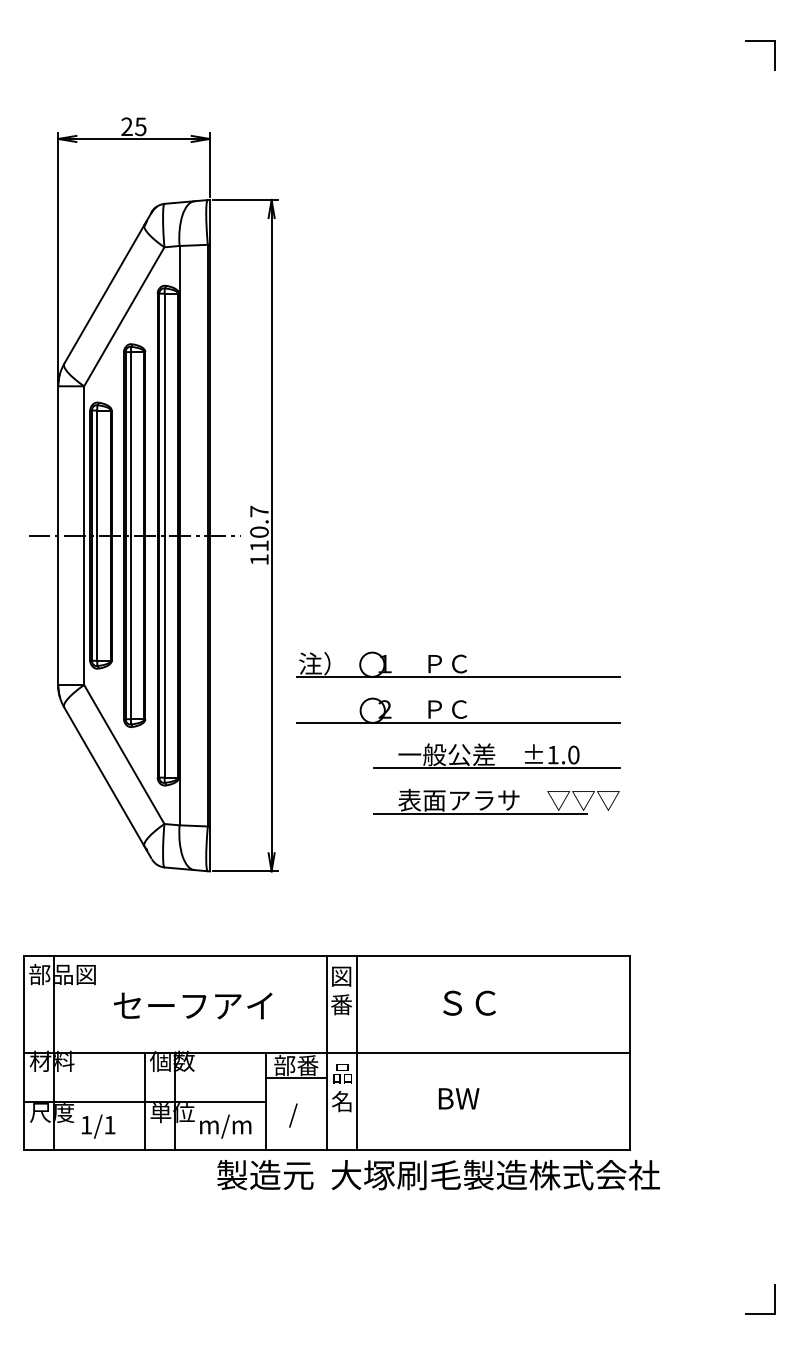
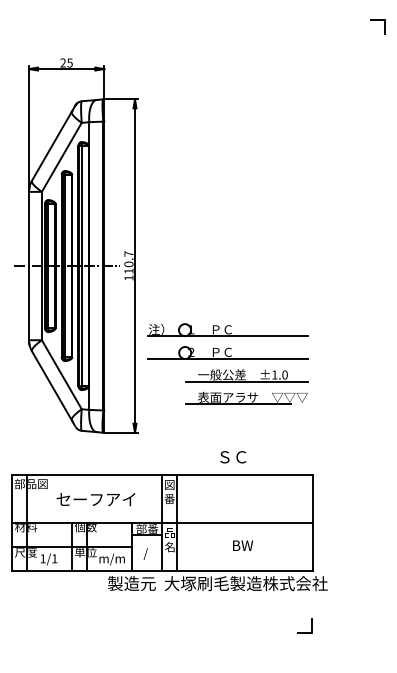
text: (469, 1003) -> (233, 457), moved
text: (459, 1098) -> (243, 545), moved
line: (774, 1299) -> (311, 625), moved

